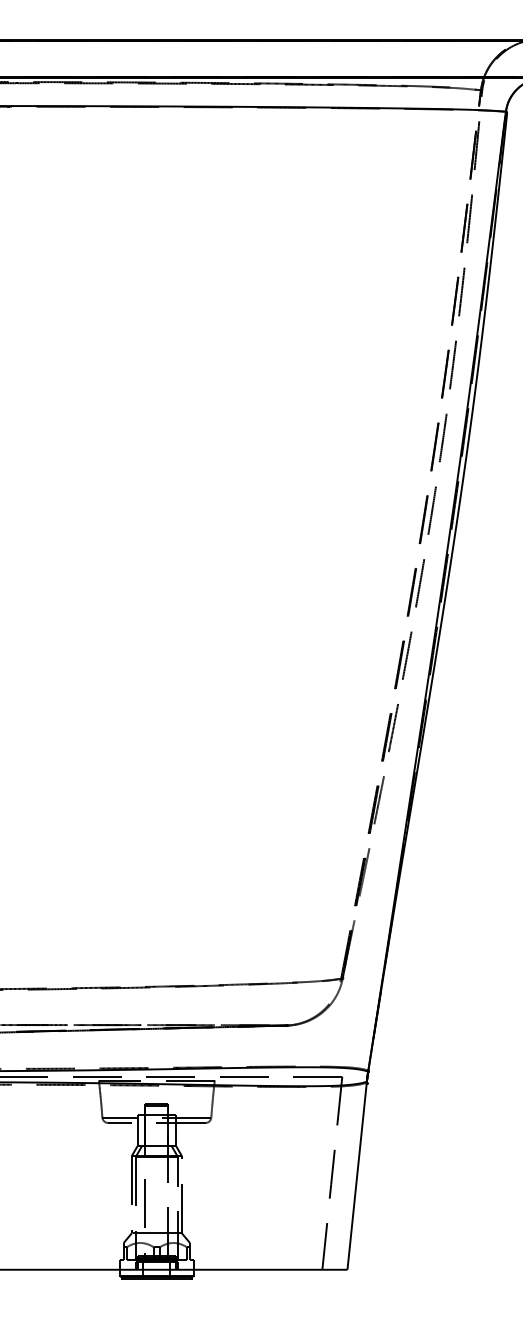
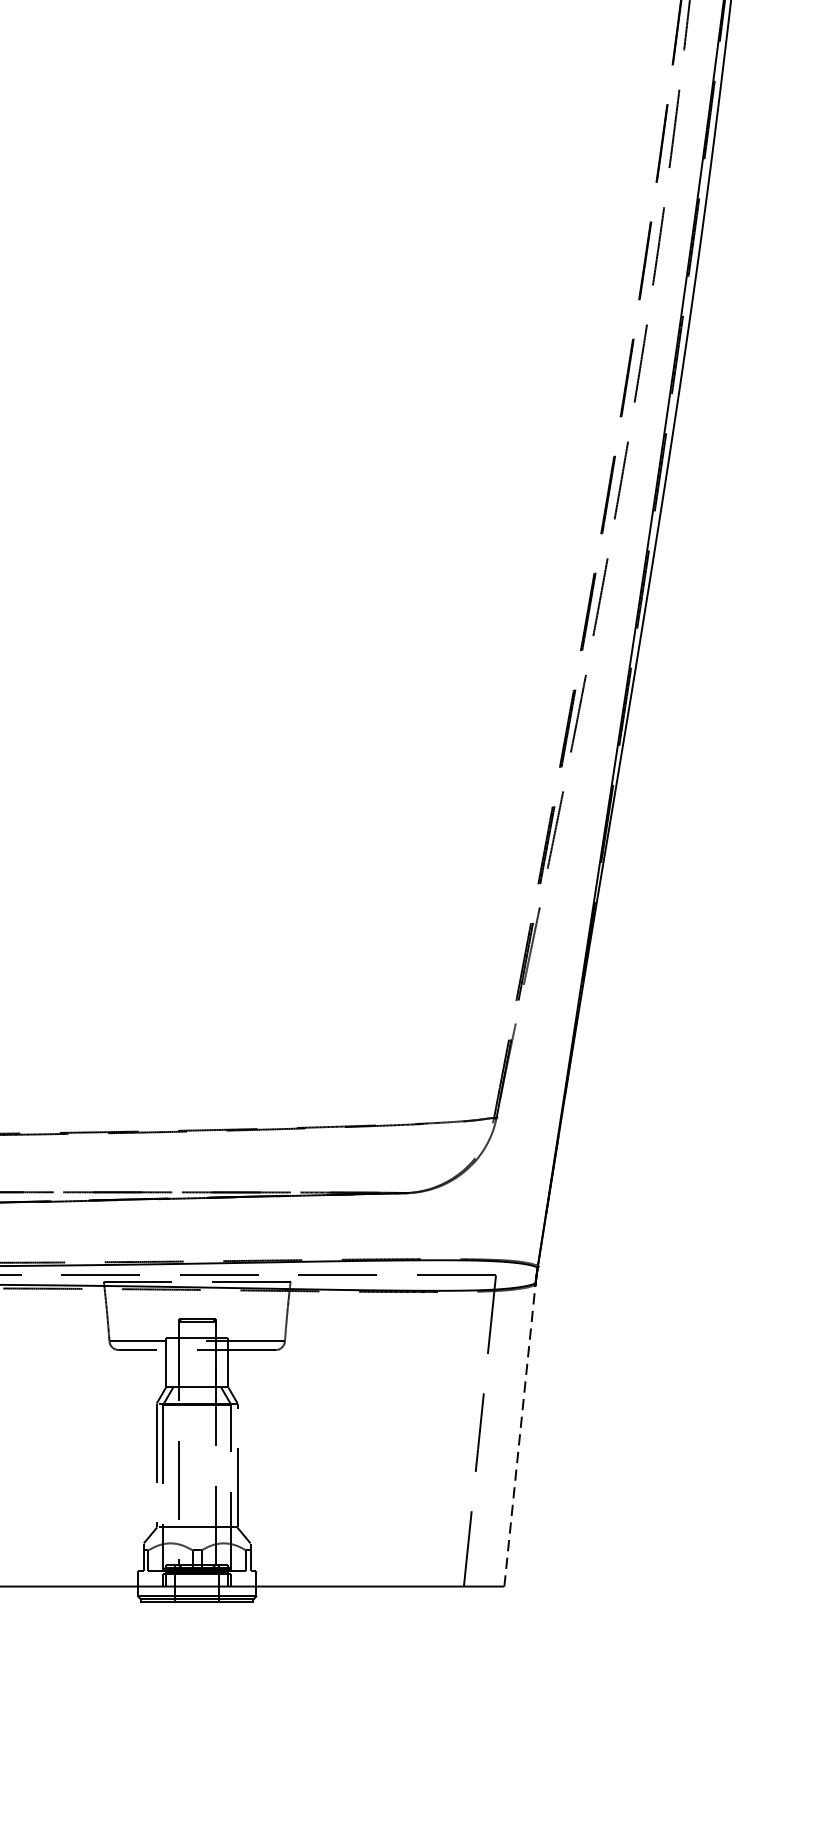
line: (357, 1174) -> (520, 1433), solid -> dashed

